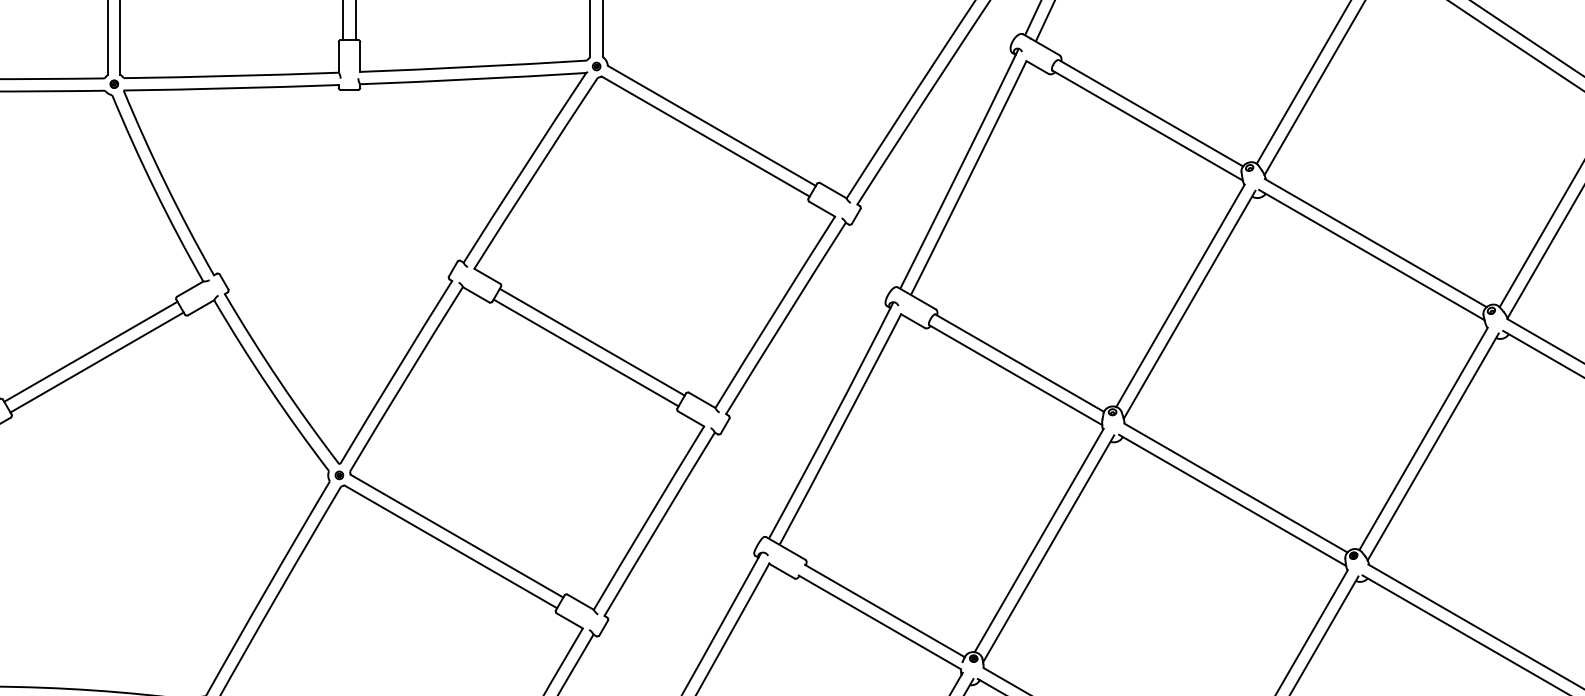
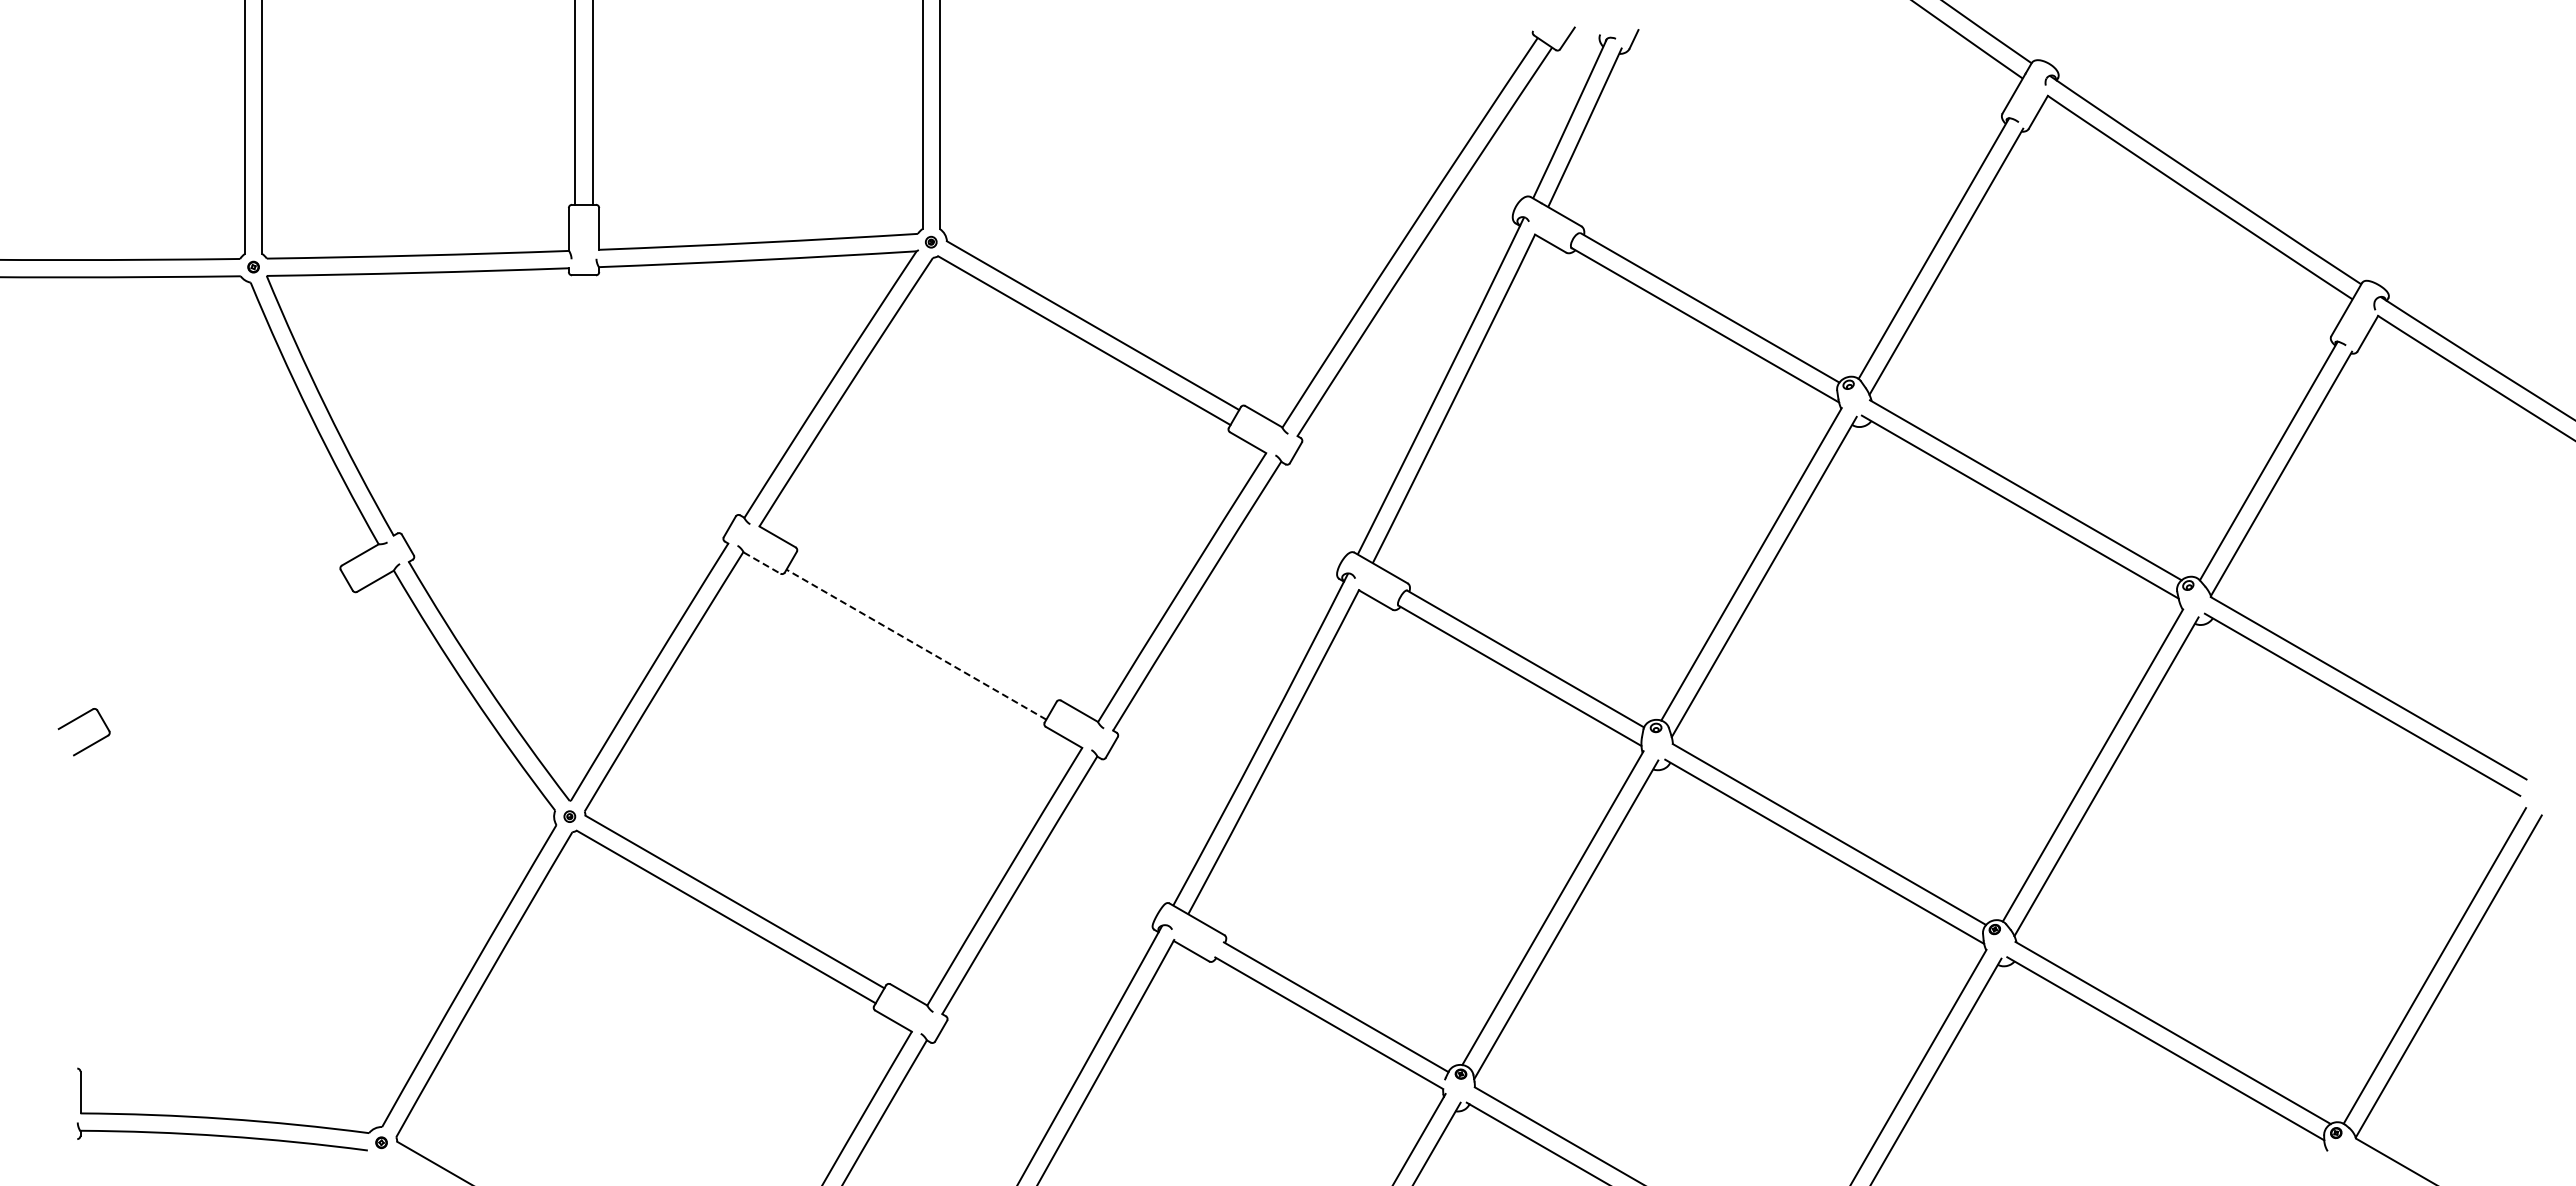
line: (476, 295) -> (762, 563), solid -> dashed
line: (592, 342) -> (925, 629), removed
line: (90, 351) -> (220, 642), removed
line: (586, 352) -> (916, 644), solid -> dashed
line: (97, 362) -> (229, 657), removed

